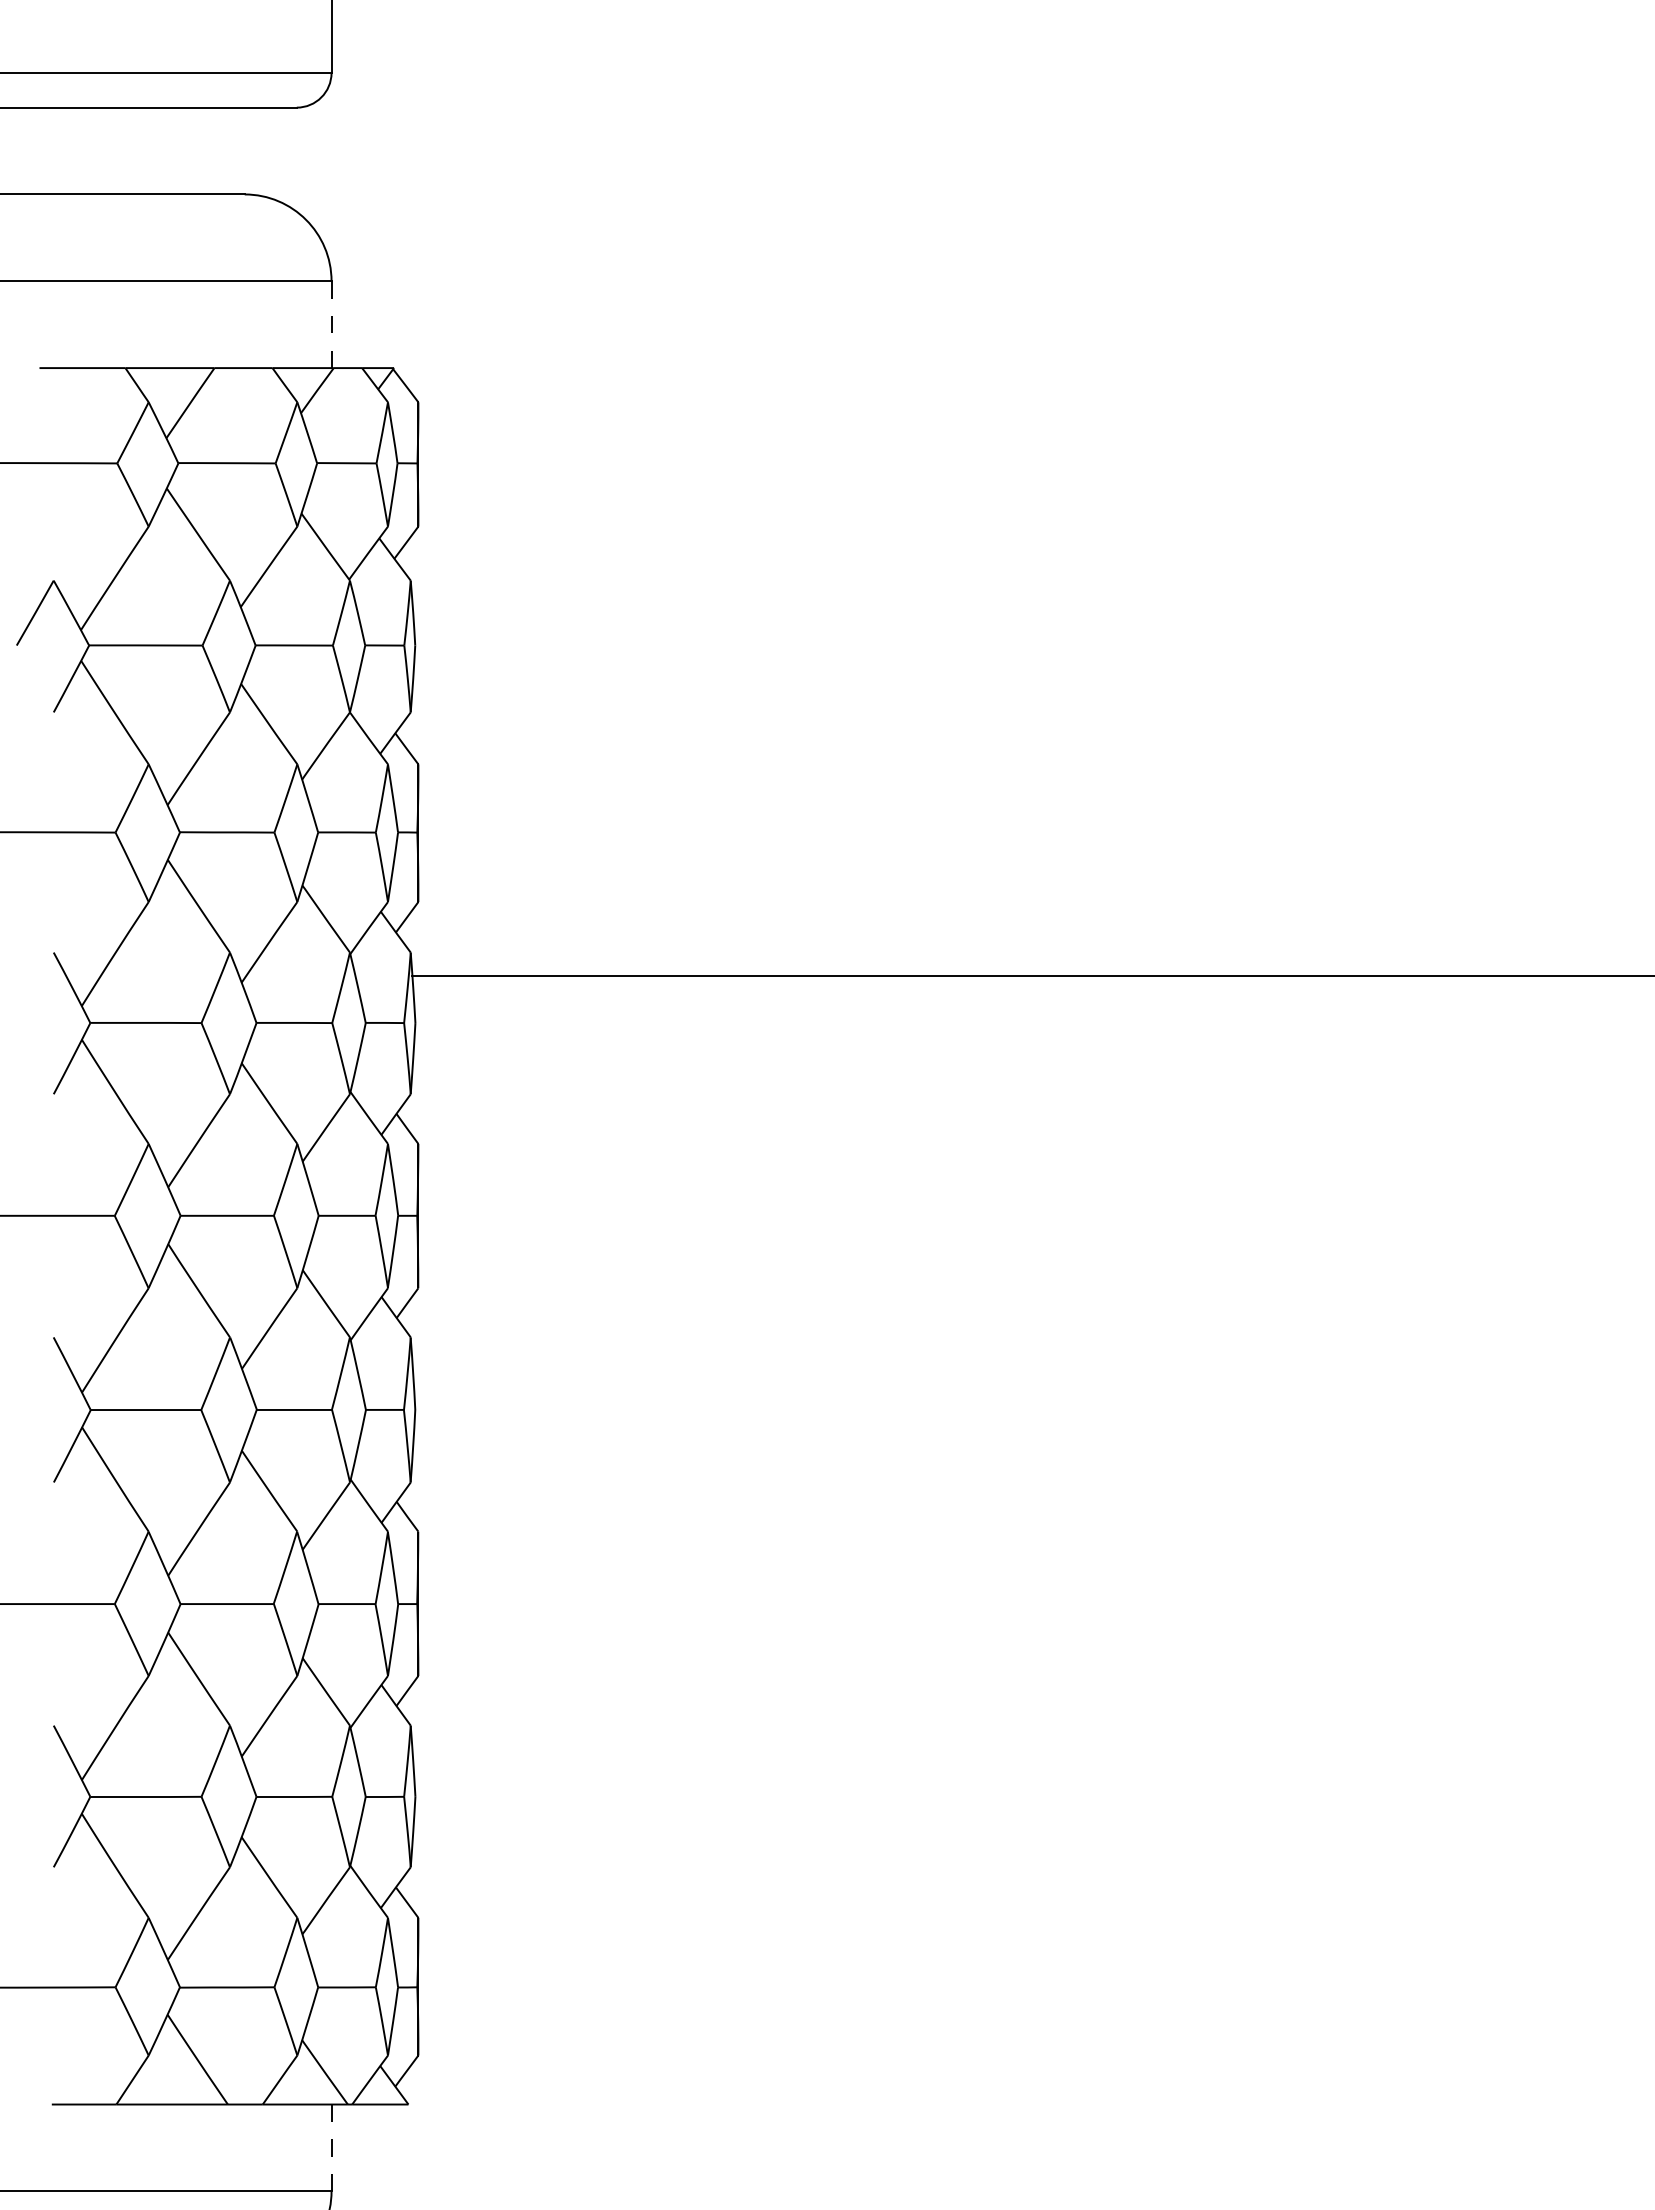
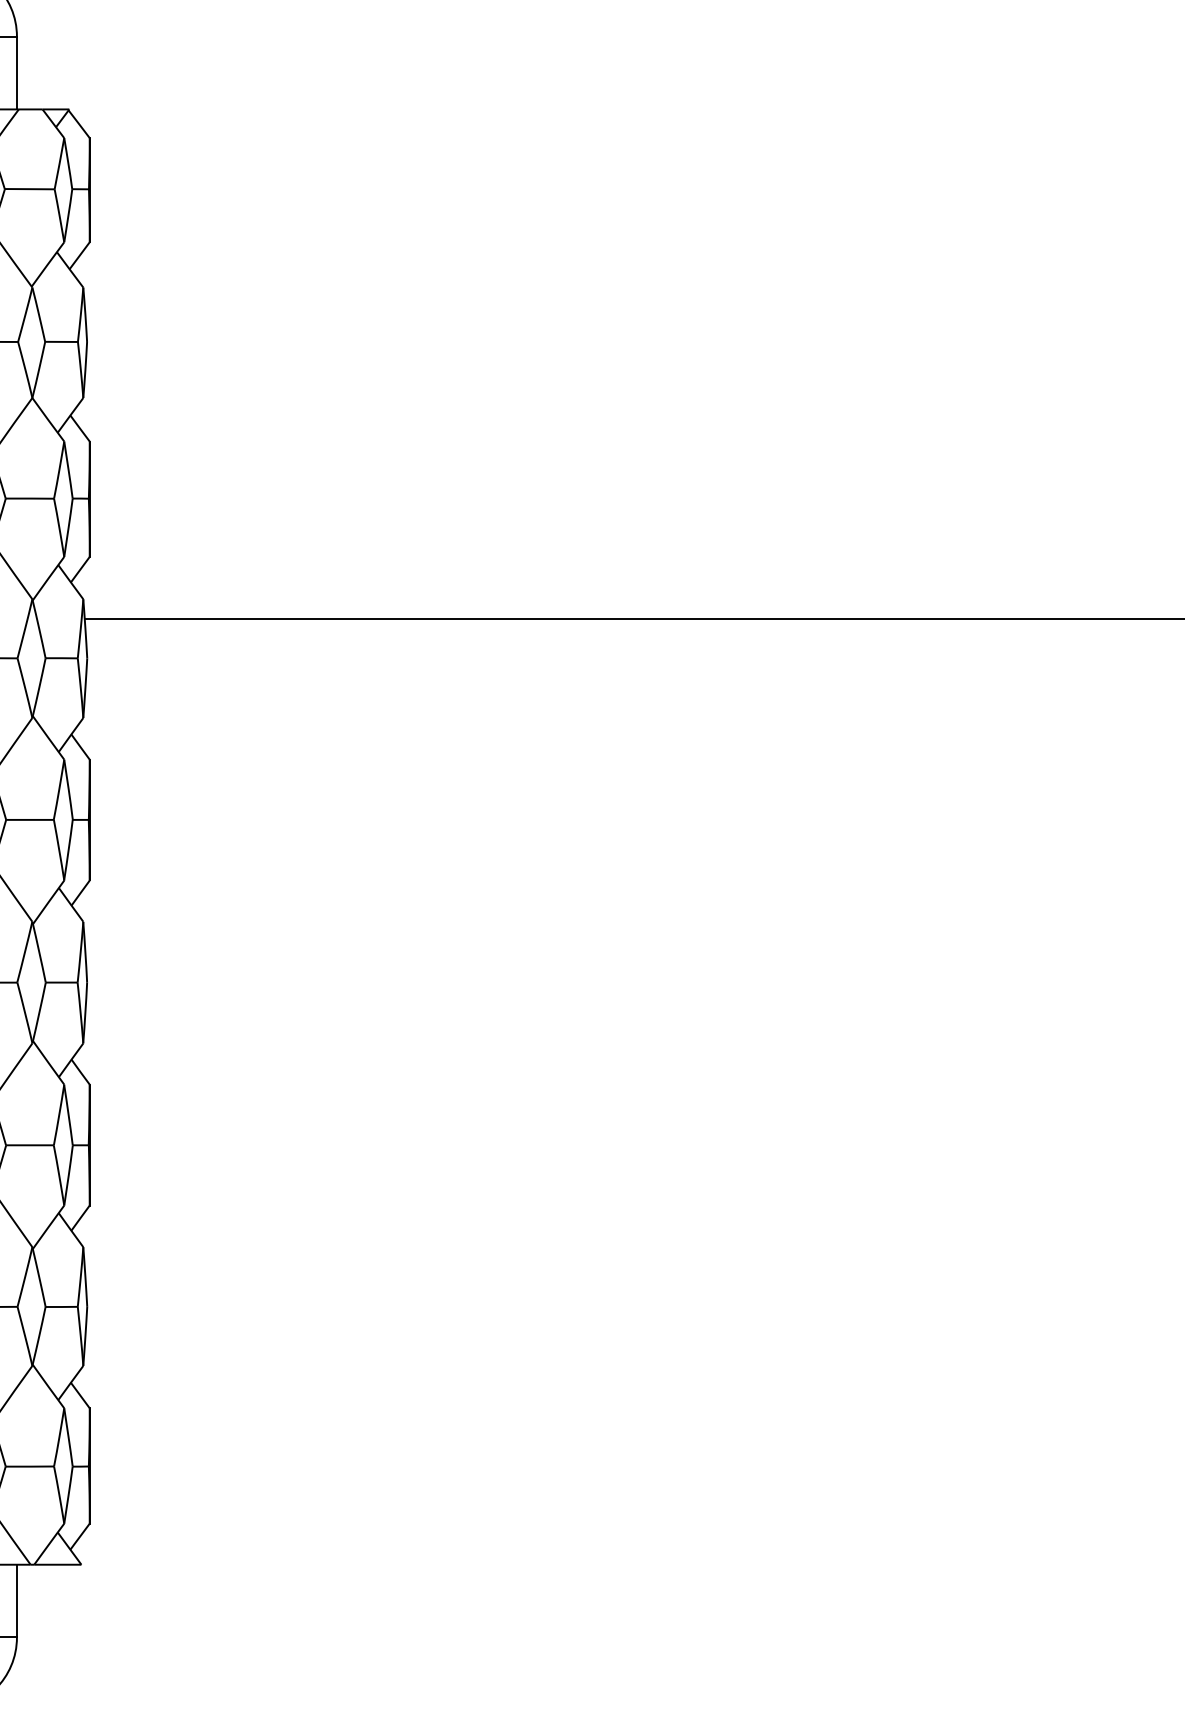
line: (331, 325) -> (16, 73), dashed -> solid
line: (331, 2148) -> (16, 1601), dashed -> solid

